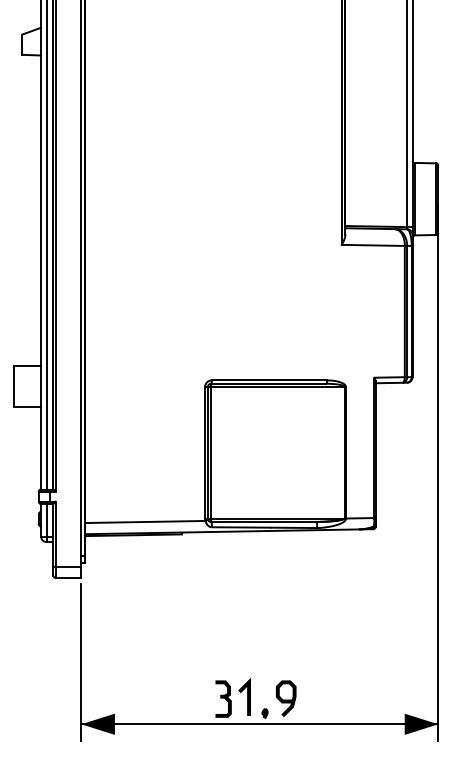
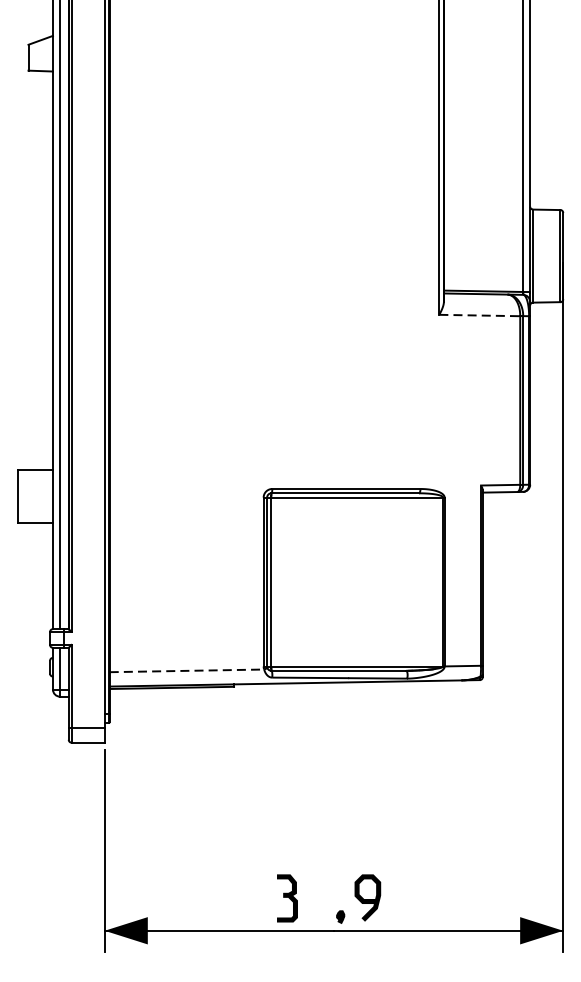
line: (373, 245) -> (480, 315), solid -> dashed
line: (145, 521) -> (187, 670), solid -> dashed
line: (247, 696) -> (318, 895), removed

